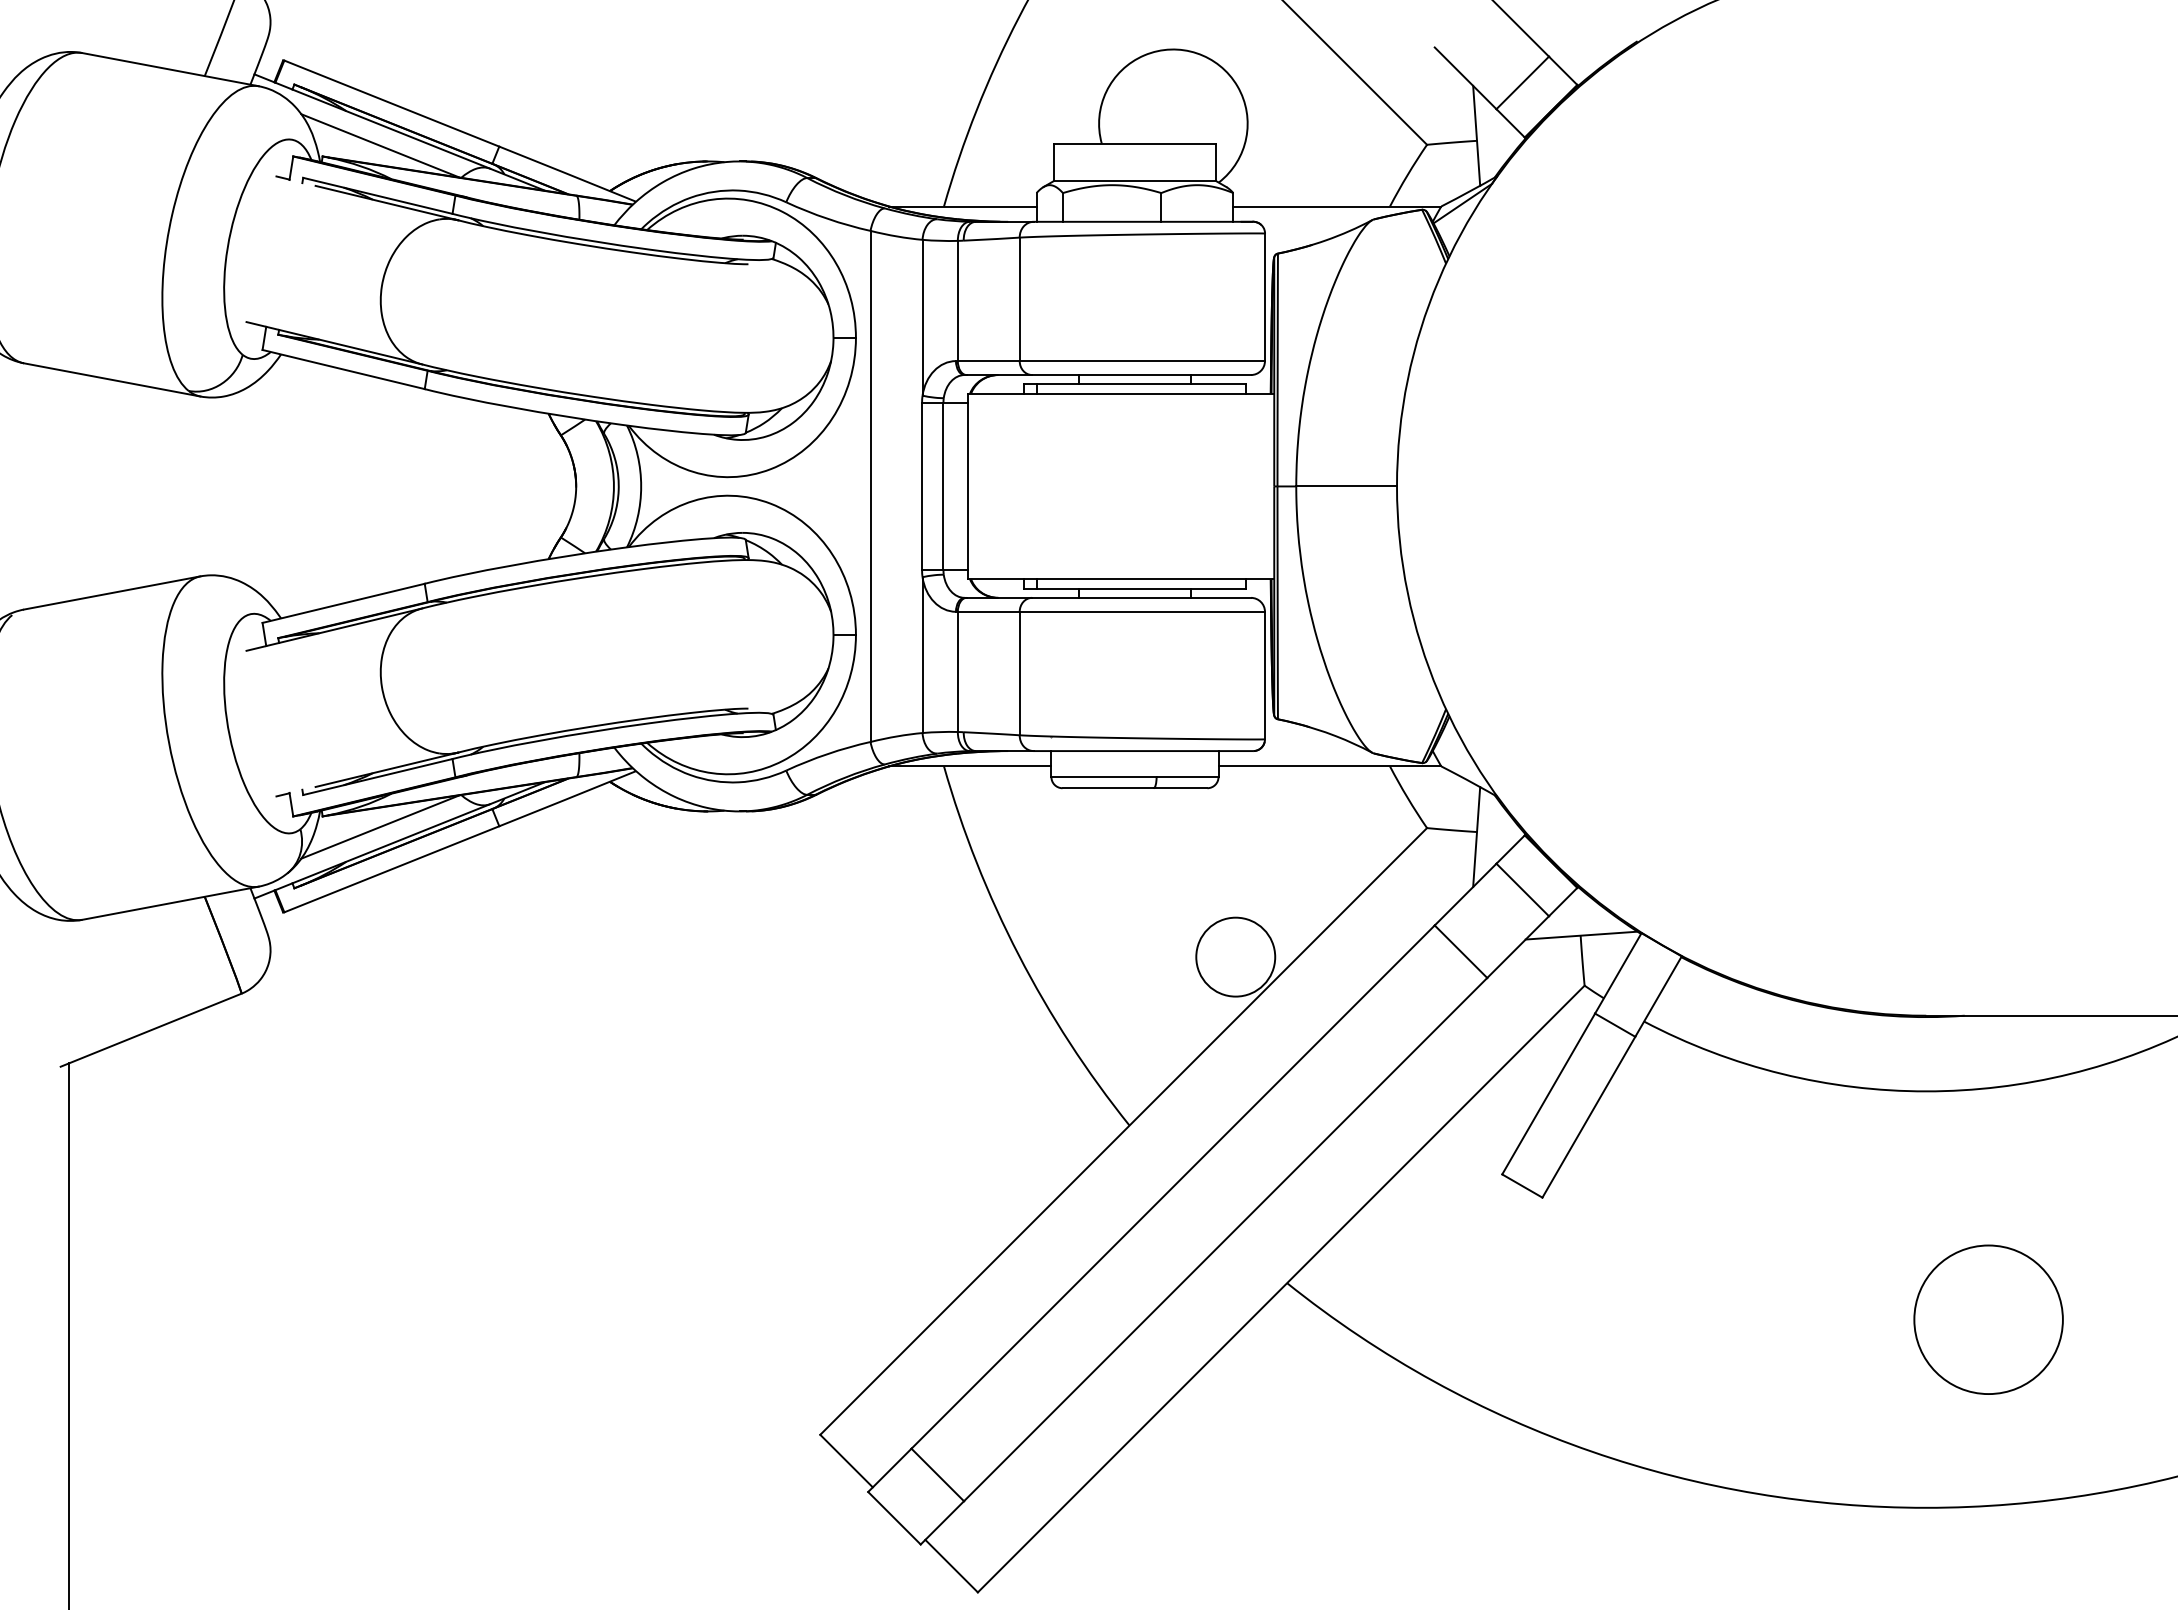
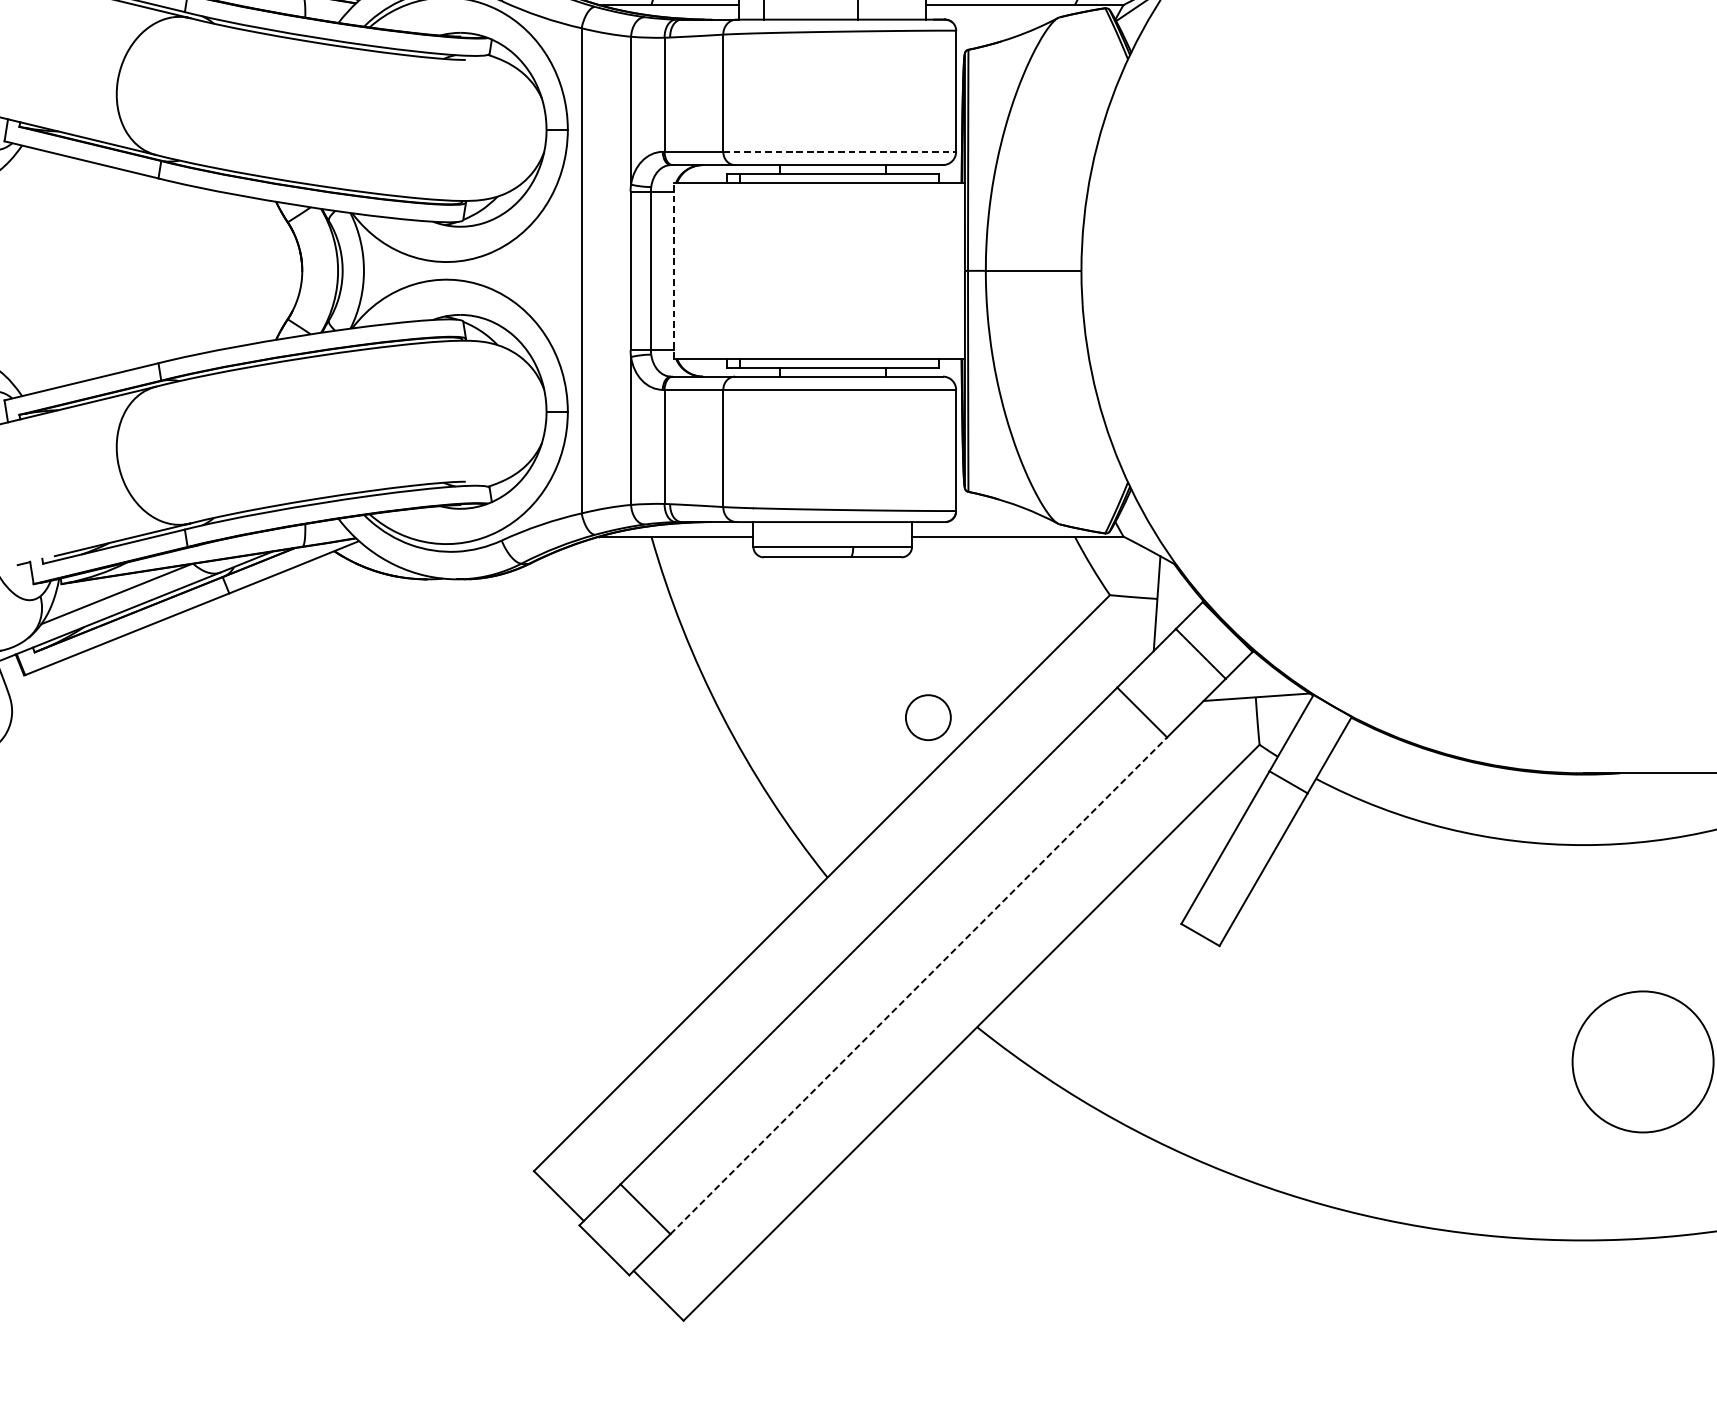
line: (1142, 361) -> (839, 152), solid -> dashed
line: (967, 486) -> (673, 270), solid -> dashed
circle: (1235, 956) -> (928, 717), size x0.6
line: (1225, 1239) -> (918, 985), solid -> dashed

